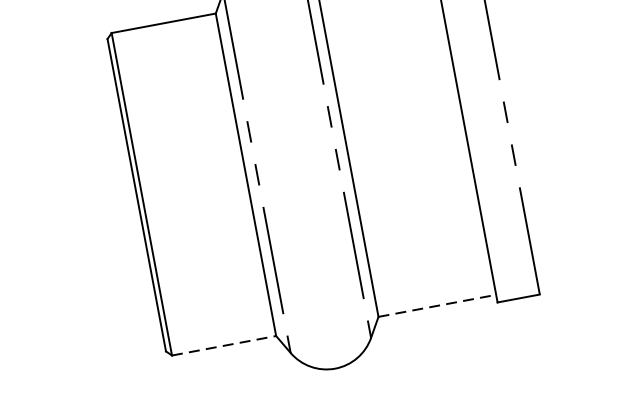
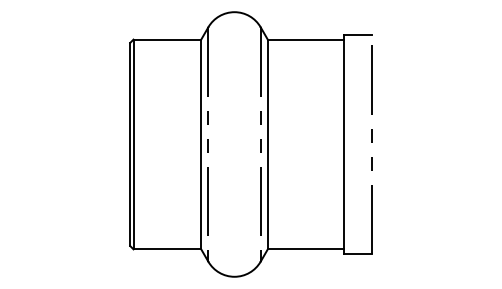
line: (438, 305) -> (306, 249), dashed -> solid
line: (224, 345) -> (167, 249), dashed -> solid

